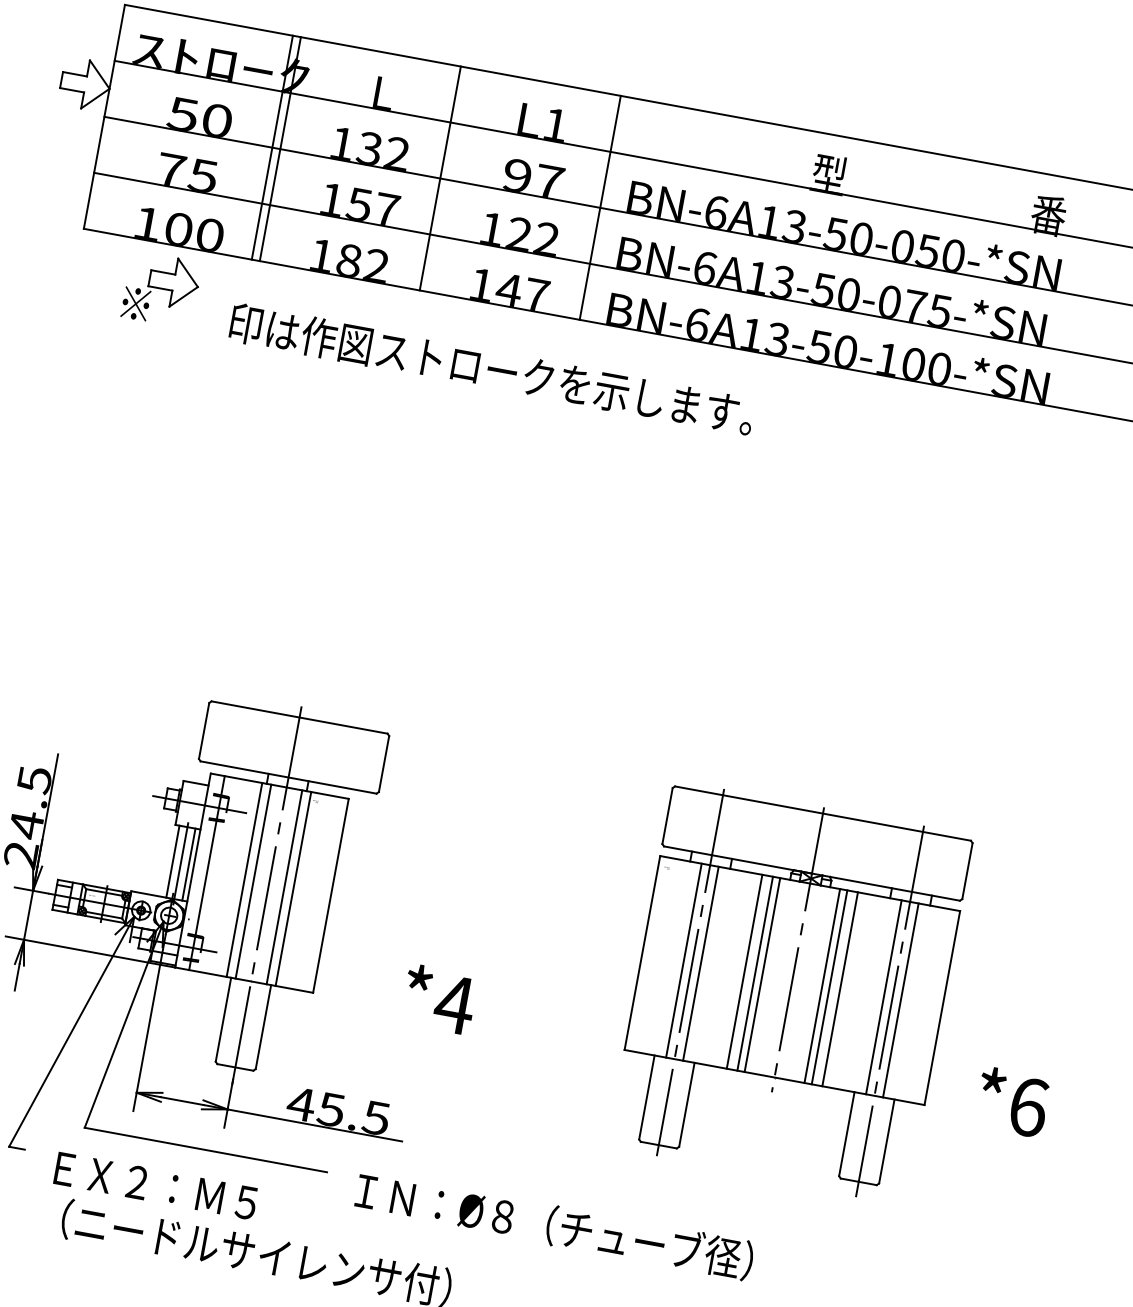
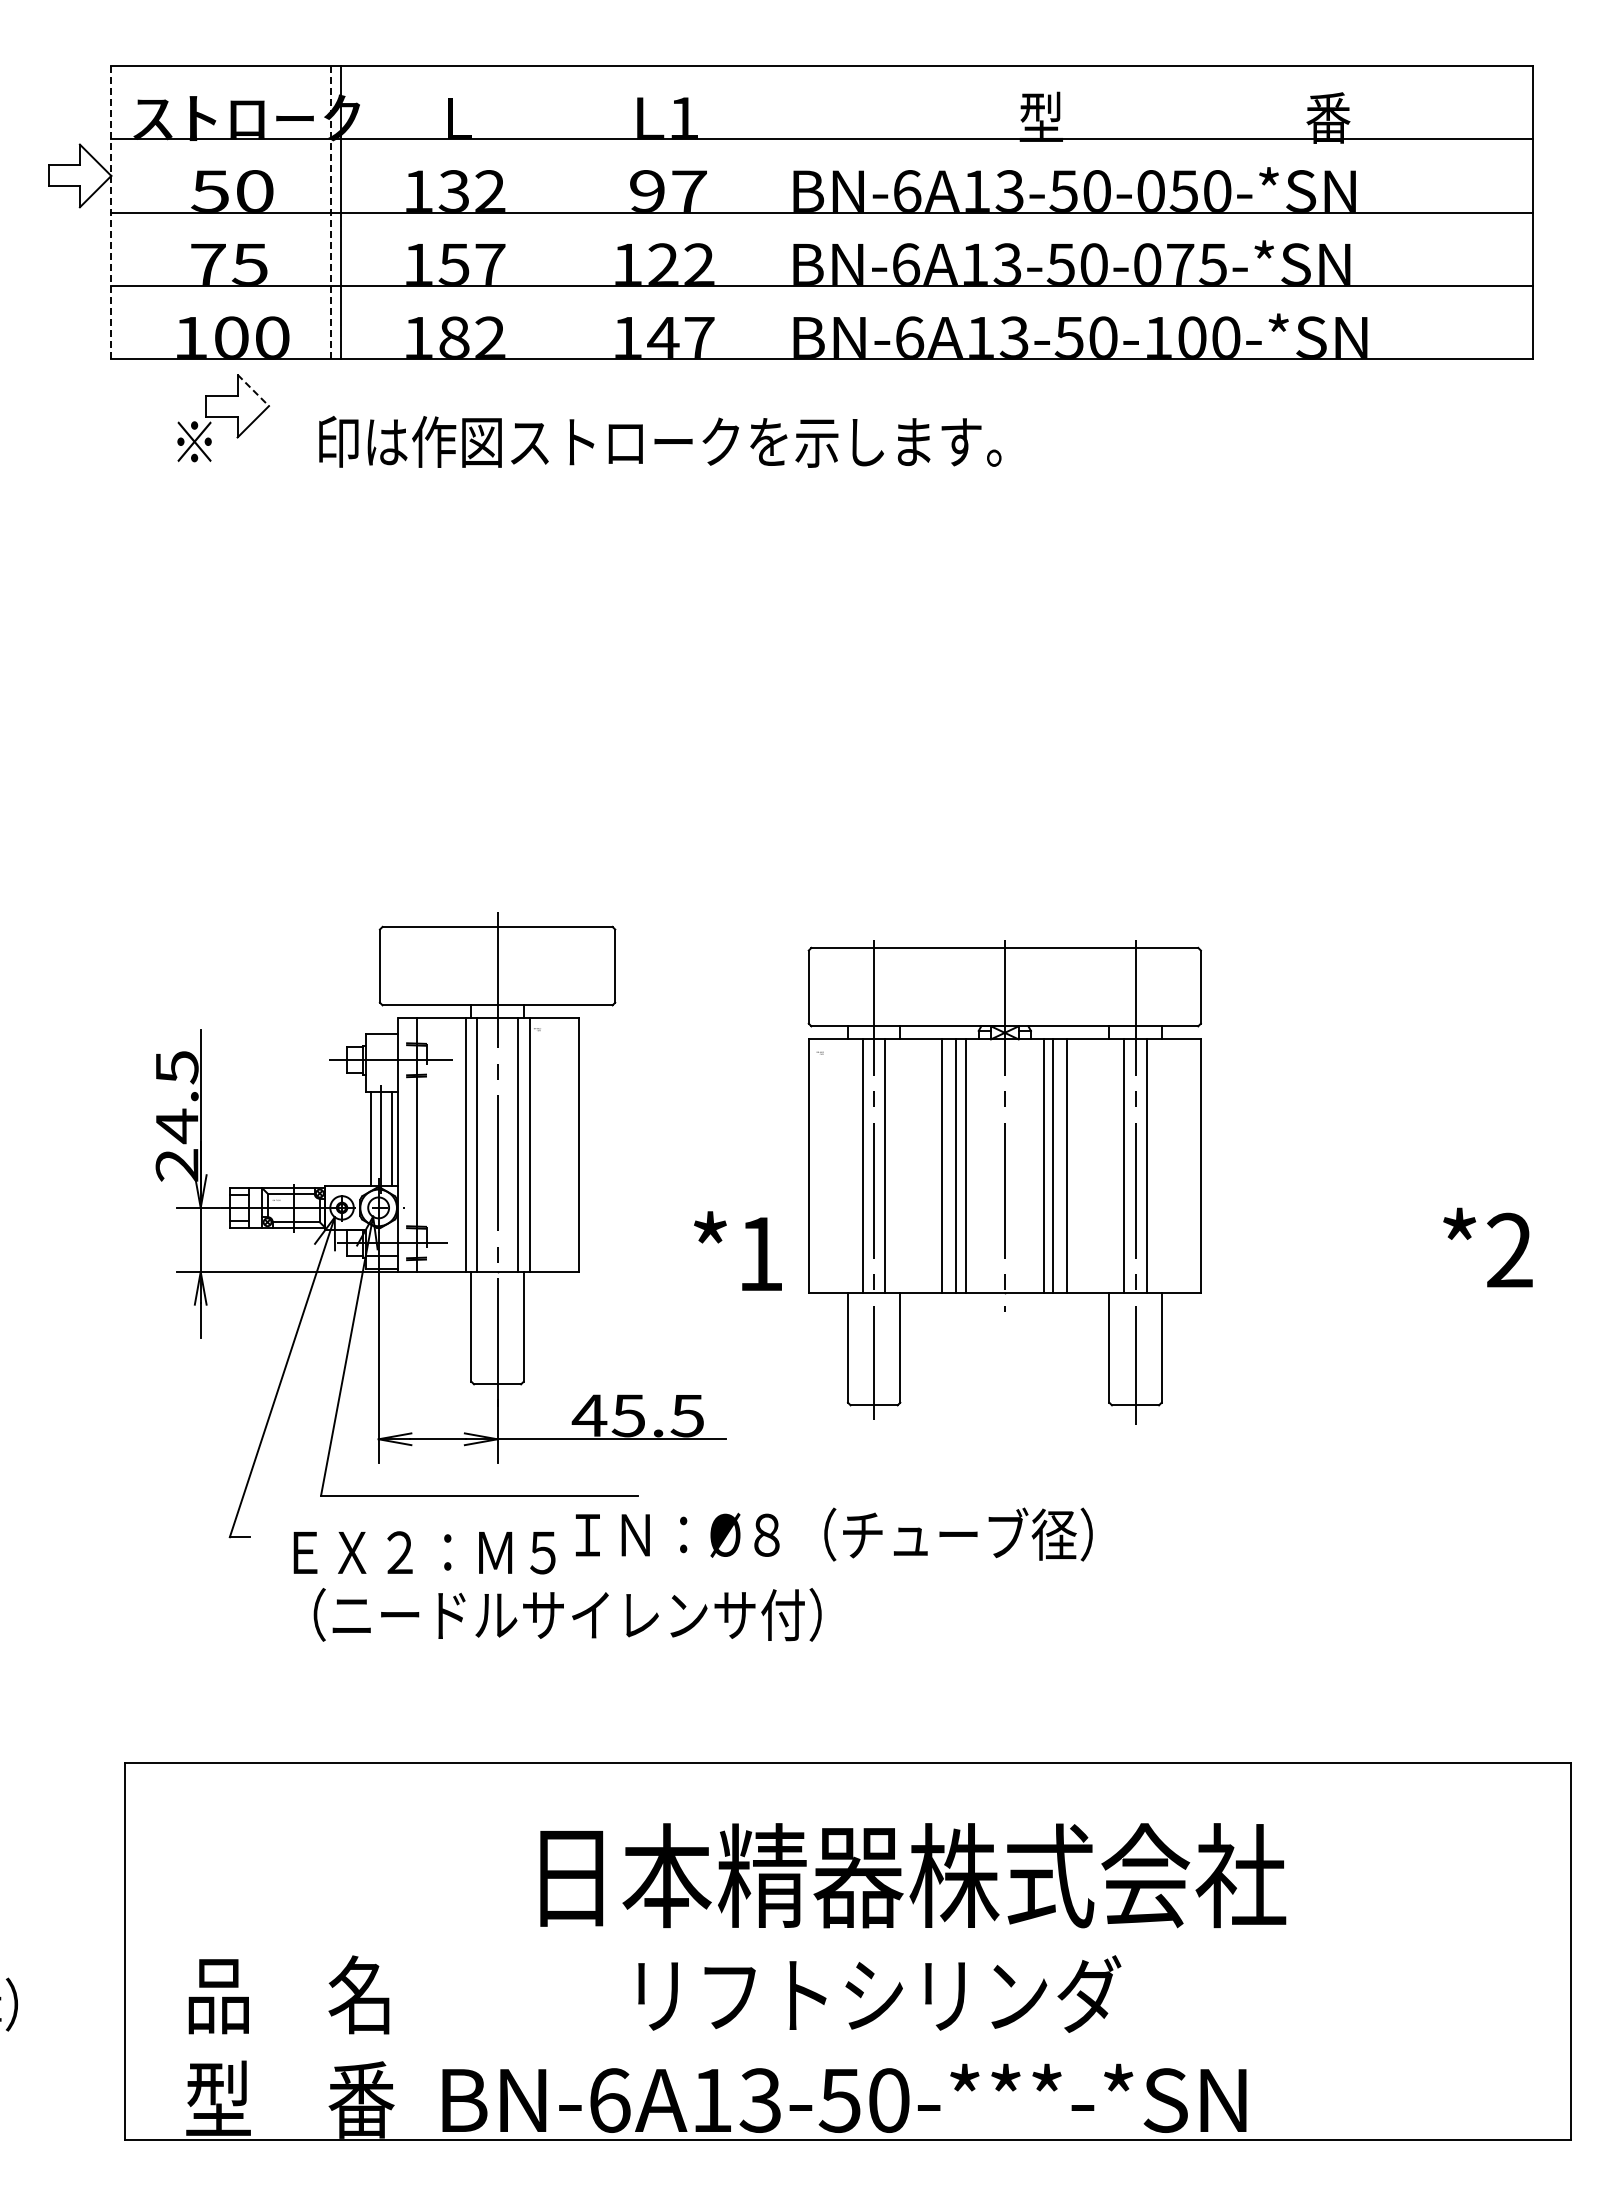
line: (104, 117) -> (111, 213), solid -> dashed
line: (271, 148) -> (330, 213), solid -> dashed
line: (440, 178) -> (550, 212), removed
line: (600, 207) -> (759, 212), removed
line: (188, 272) -> (253, 390), solid -> dashed
part: (789, 992) -> (1004, 1182), moved
text: (454, 1004) -> (760, 1253), *4 -> *1
text: (1028, 1107) -> (1510, 1250), *6 -> *2
text: (554, 1225) -> (833, 1534), moved

